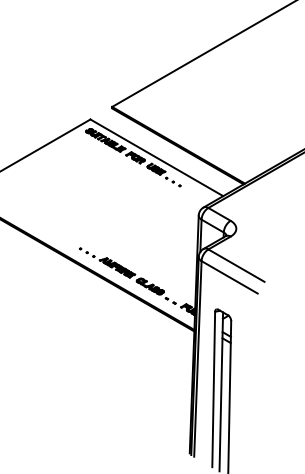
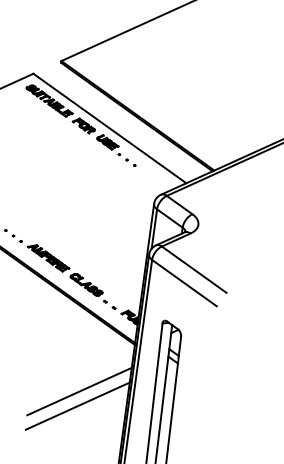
line: (152, 373) -> (78, 391), added
line: (152, 385) -> (77, 405), added

